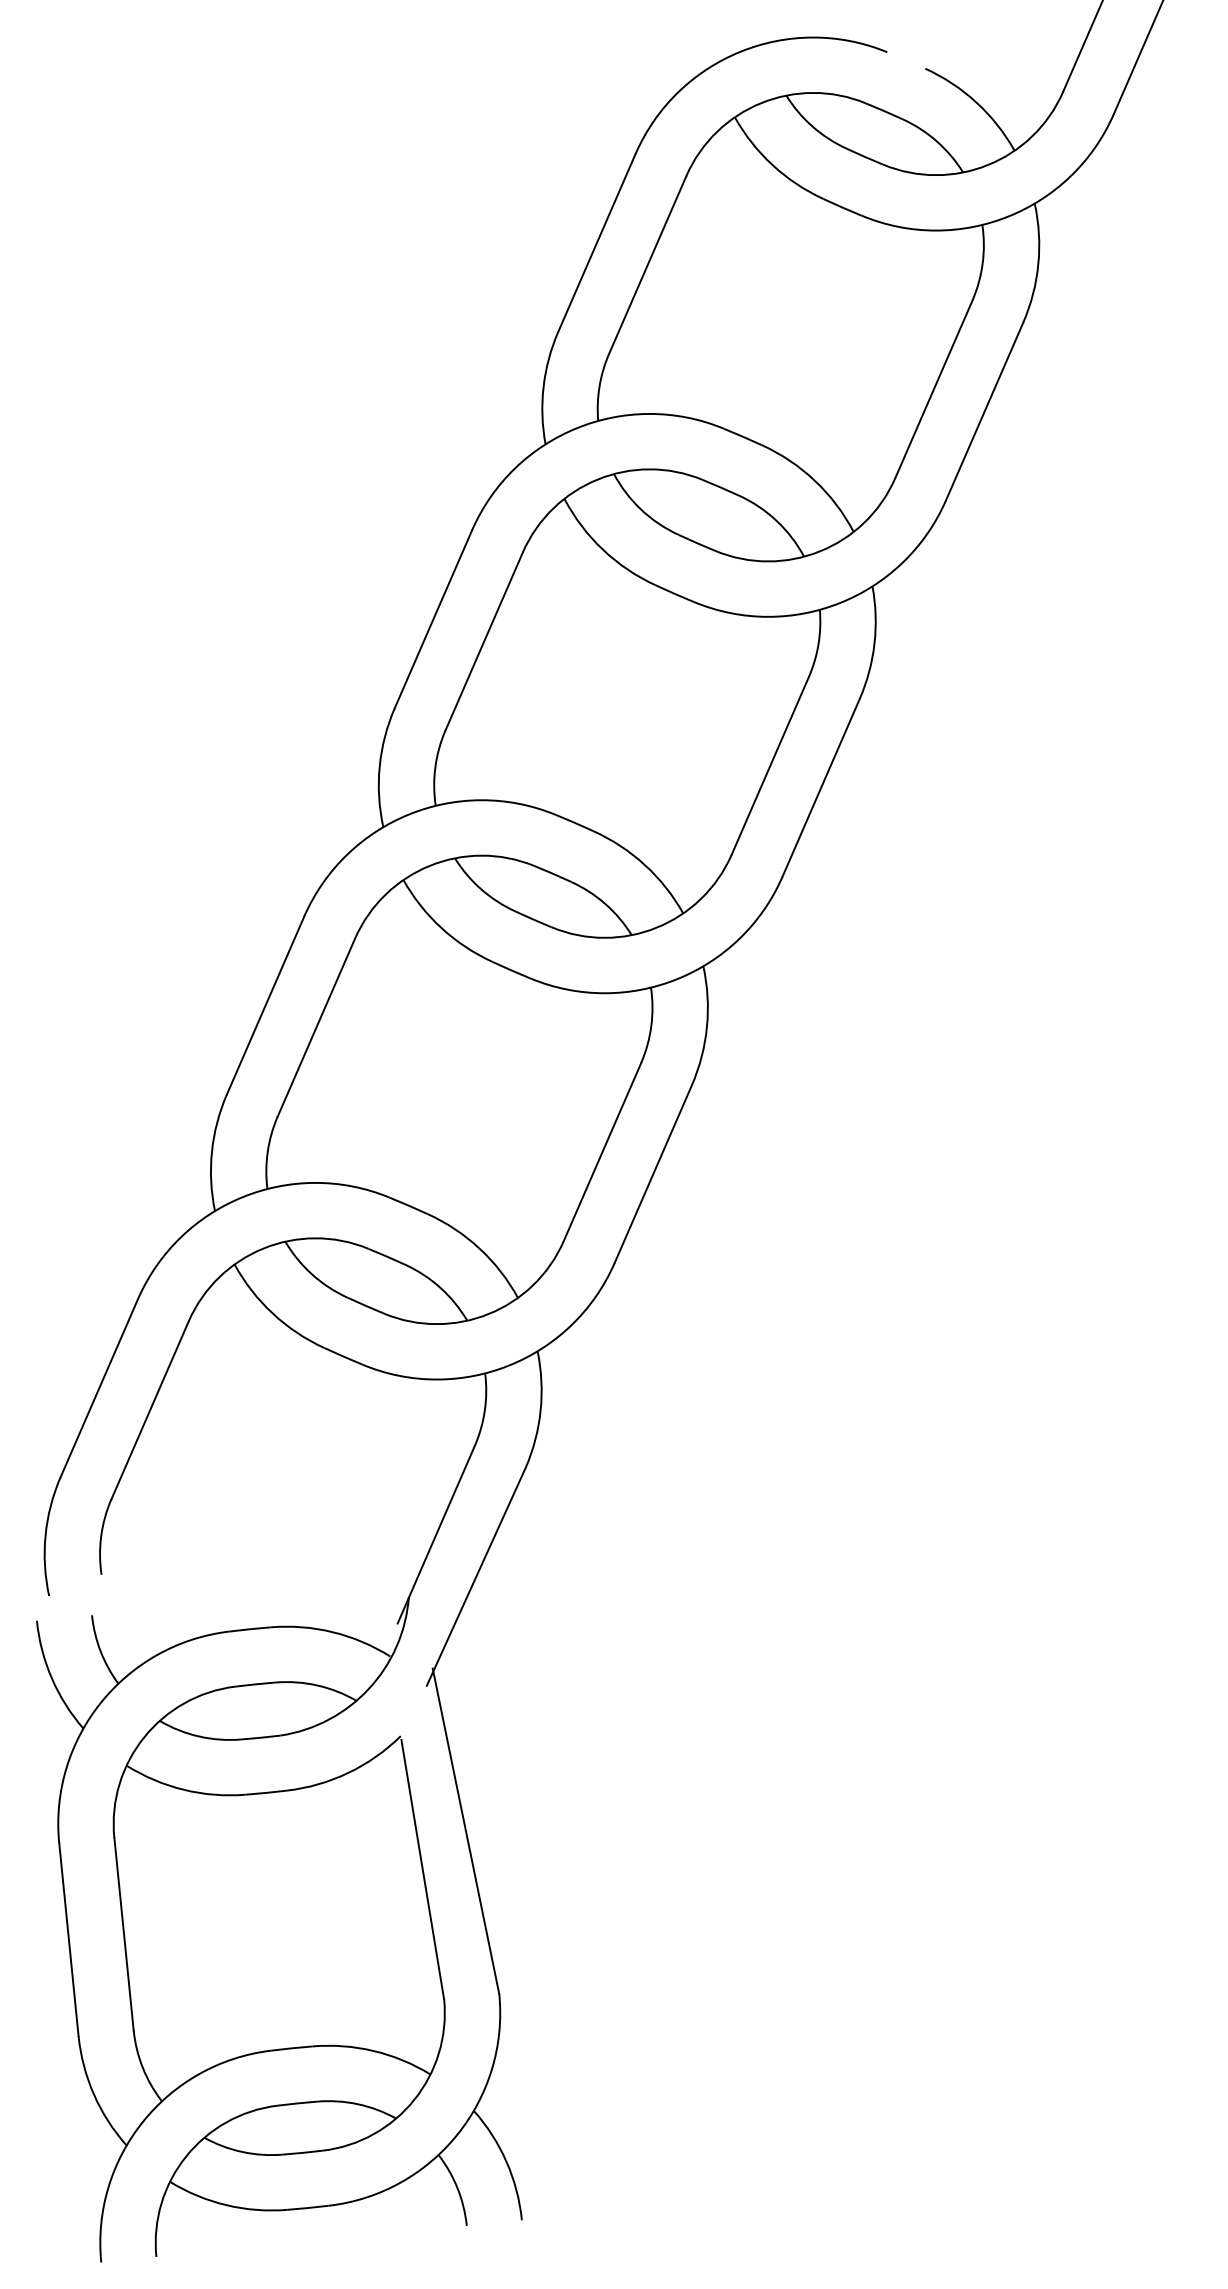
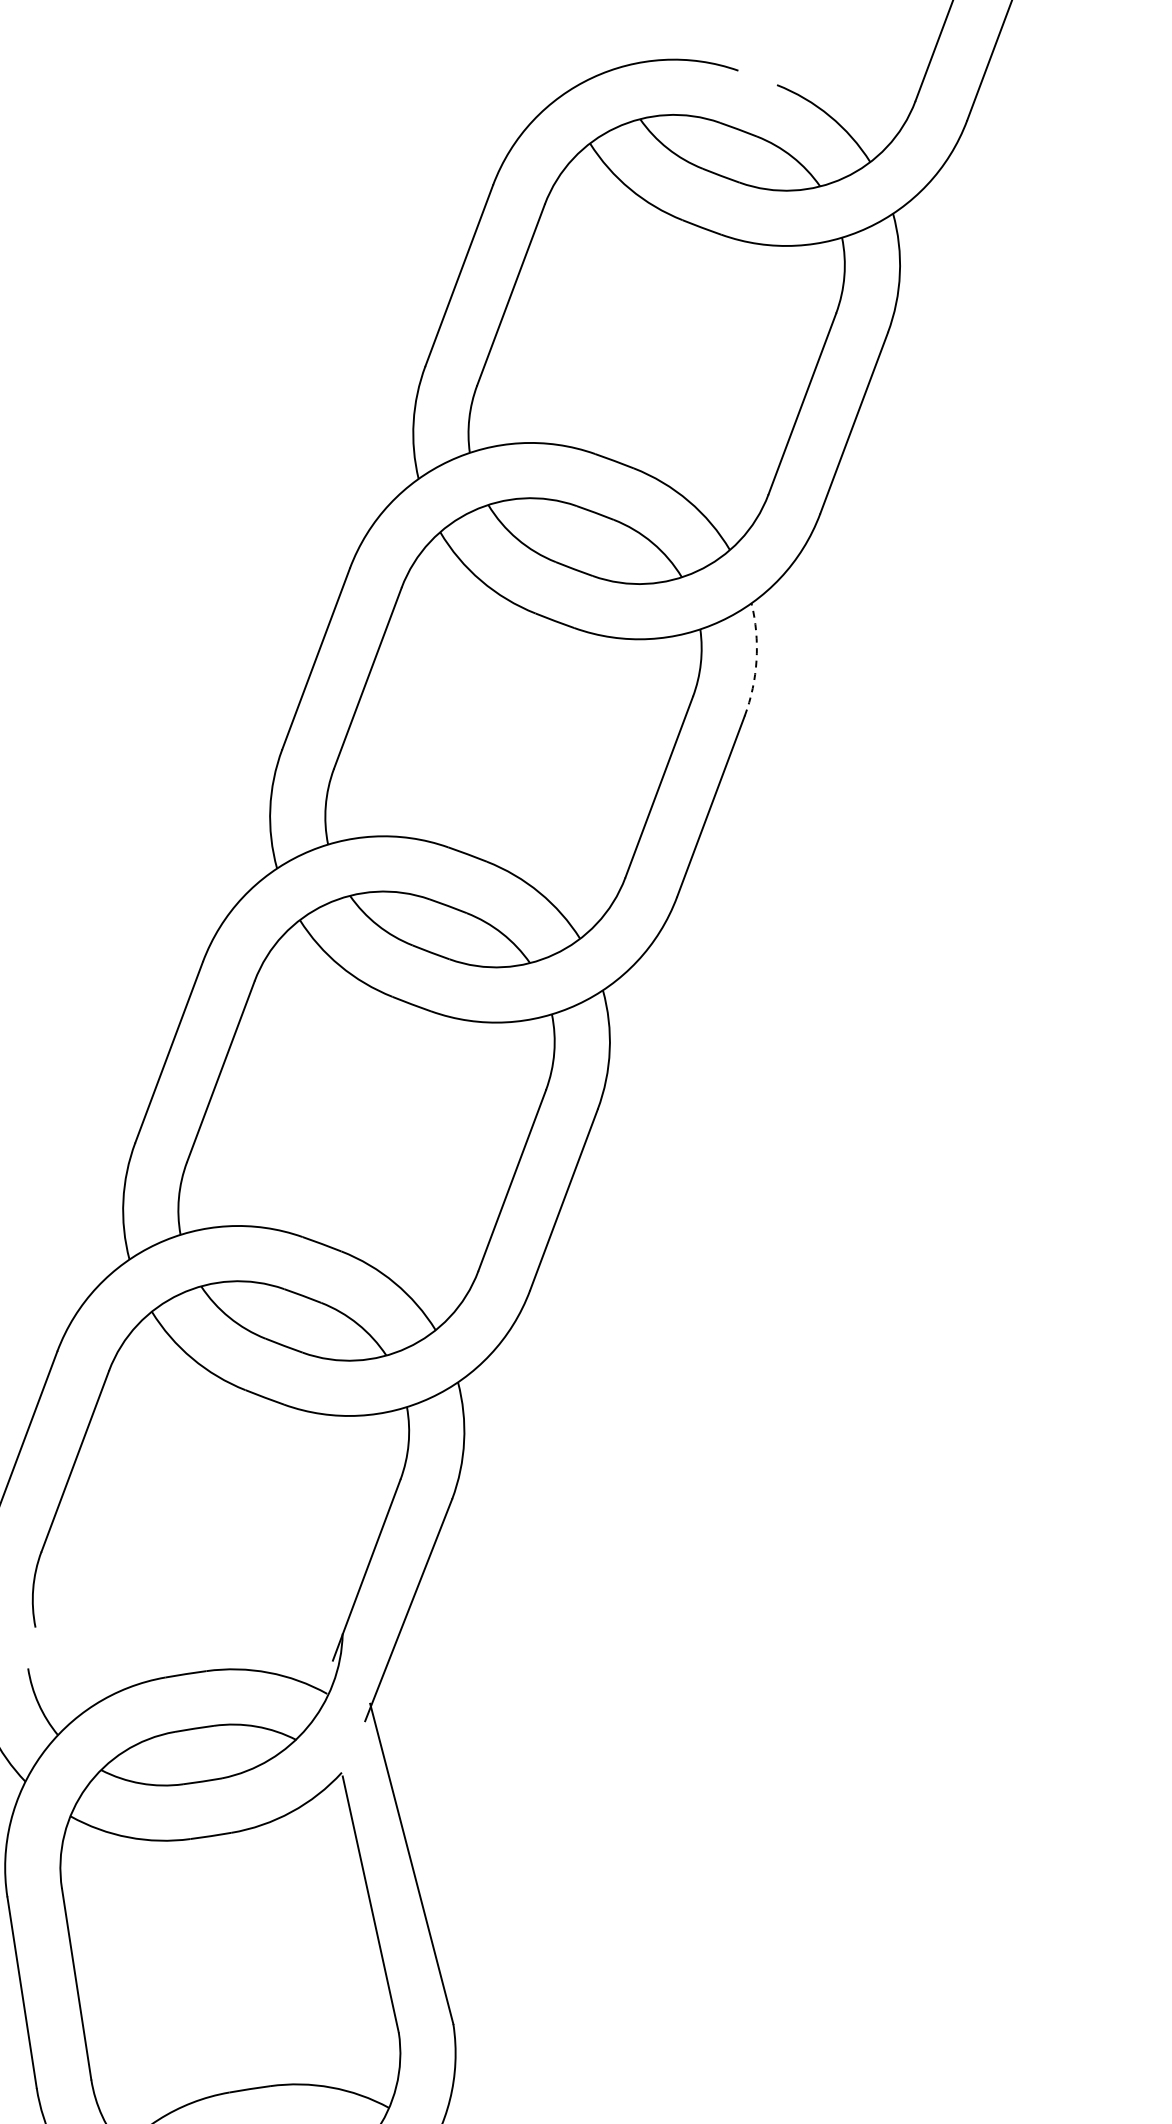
arc: (874, 643) -> (756, 660), solid -> dashed

